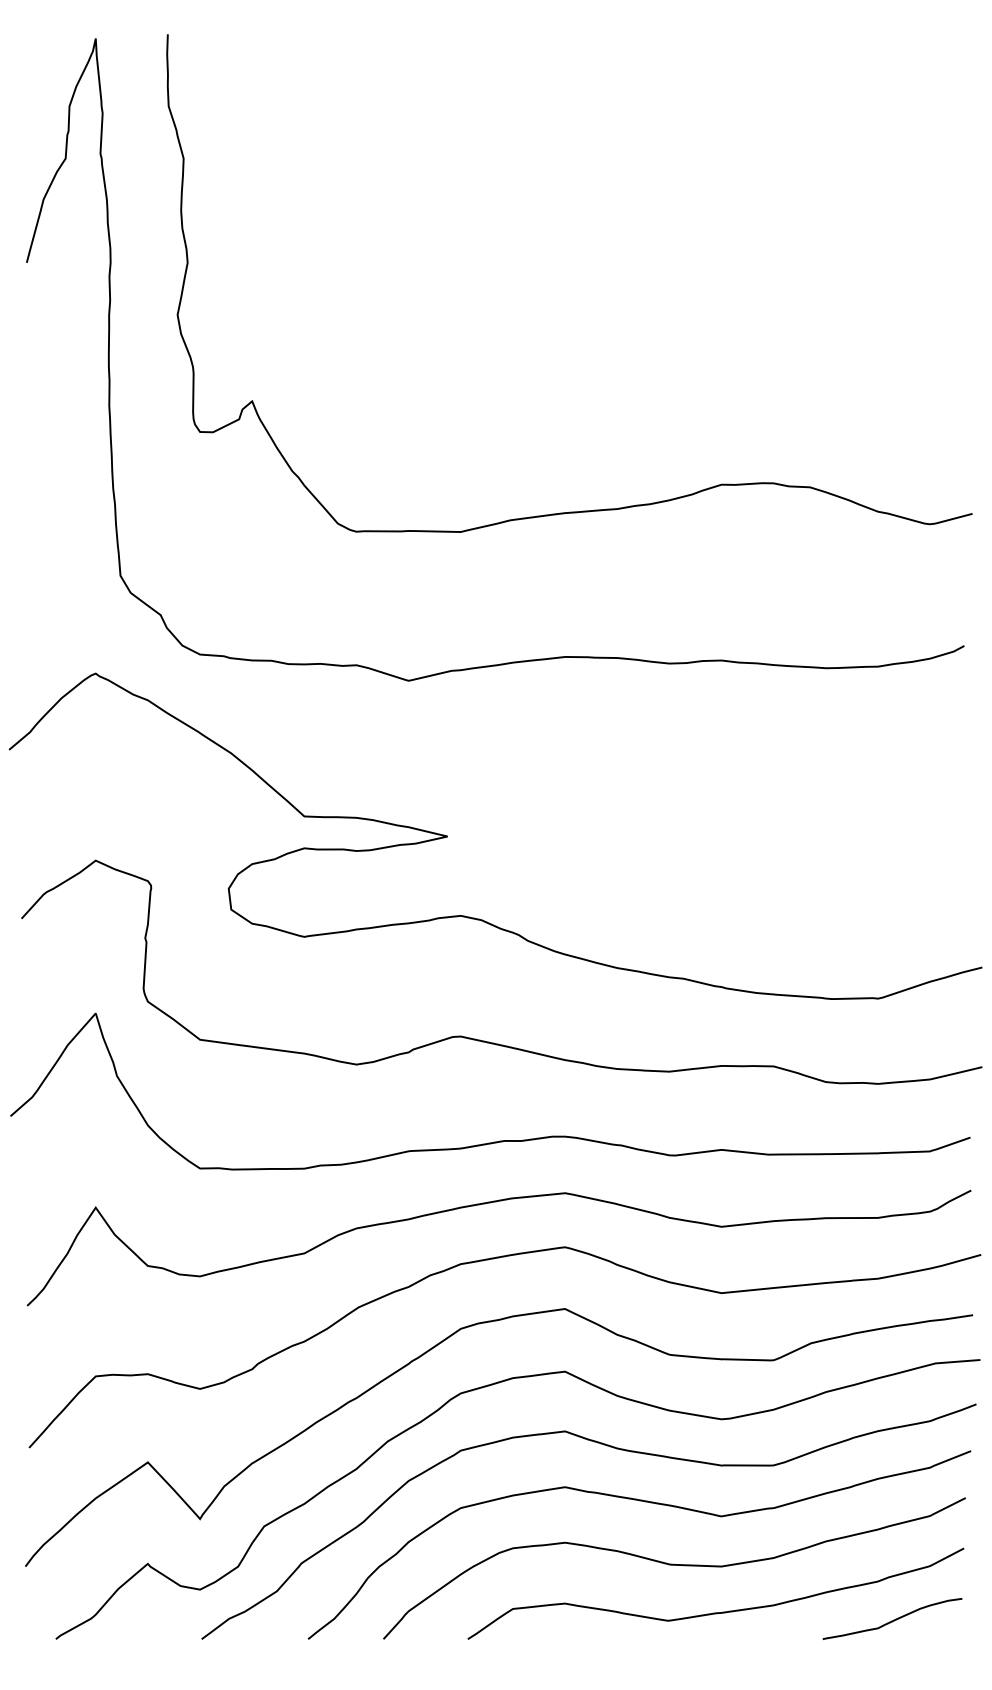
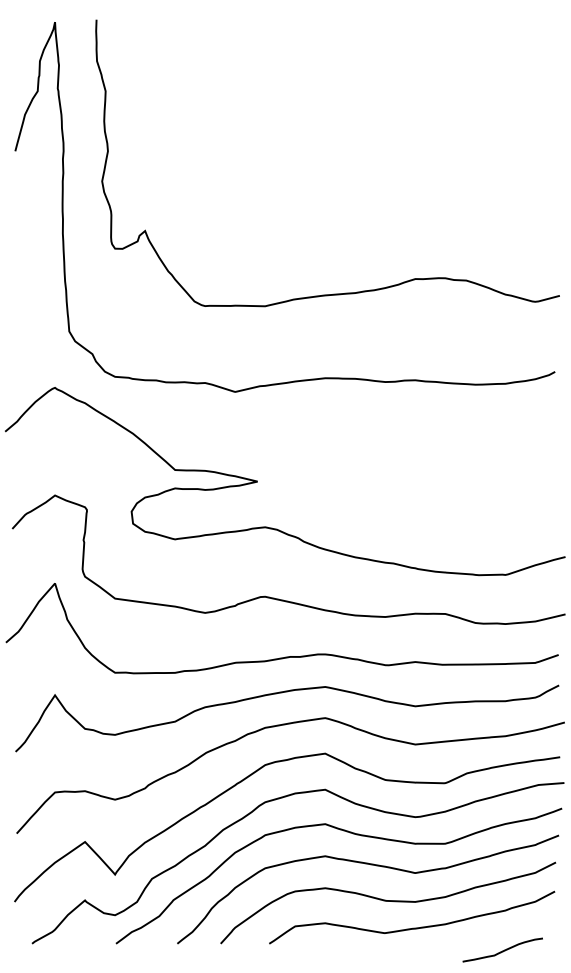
curve: (891, 1619) -> (502, 950), moved

